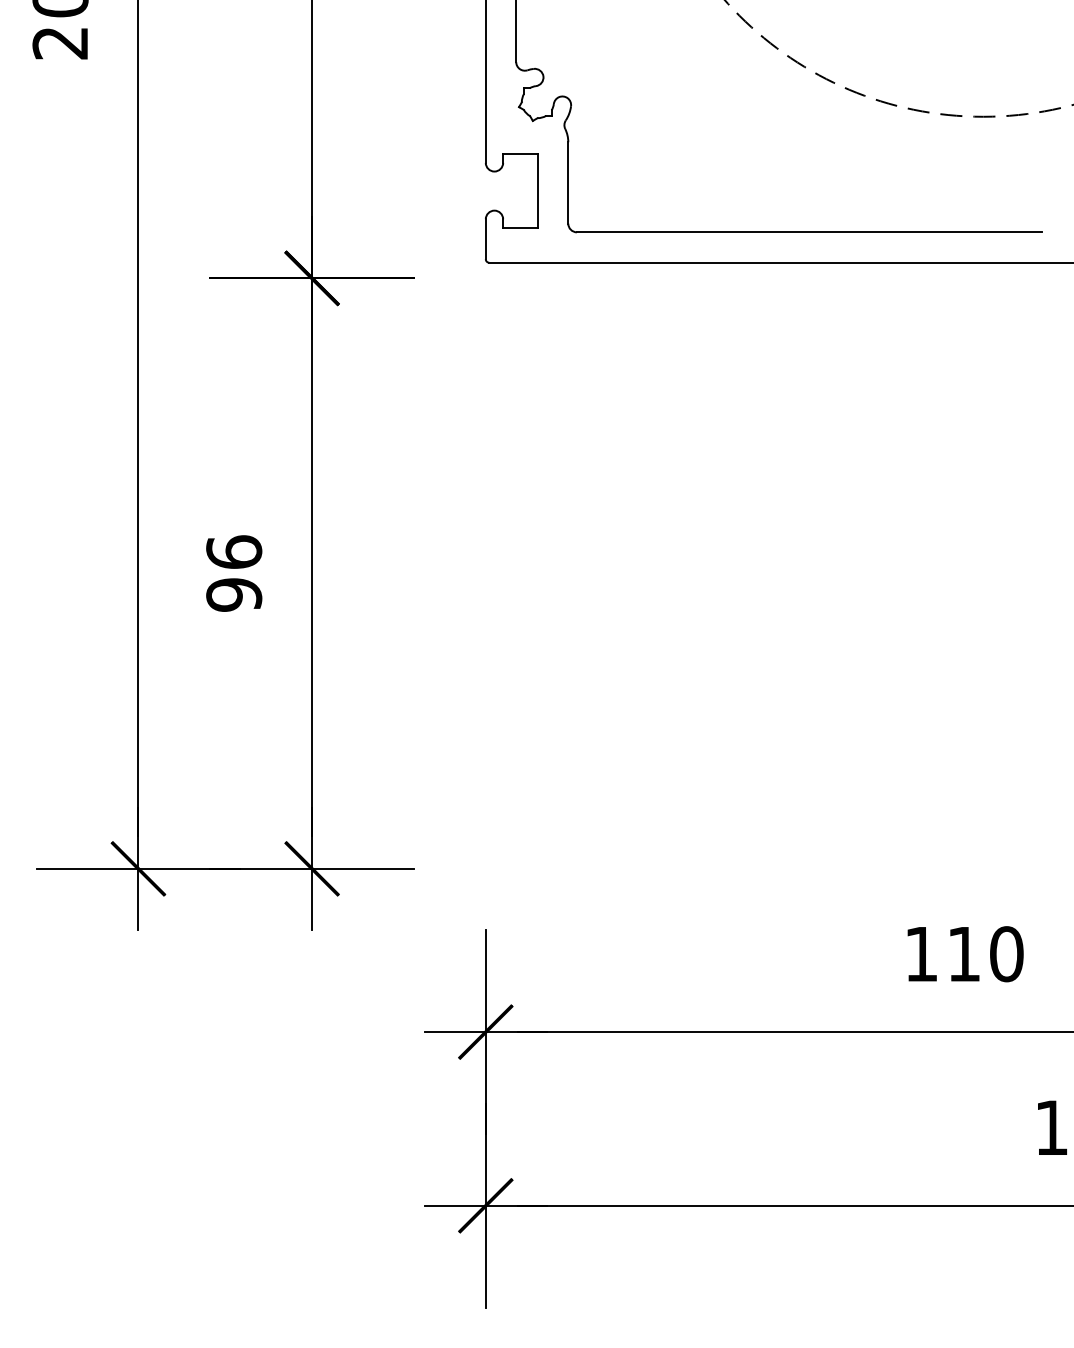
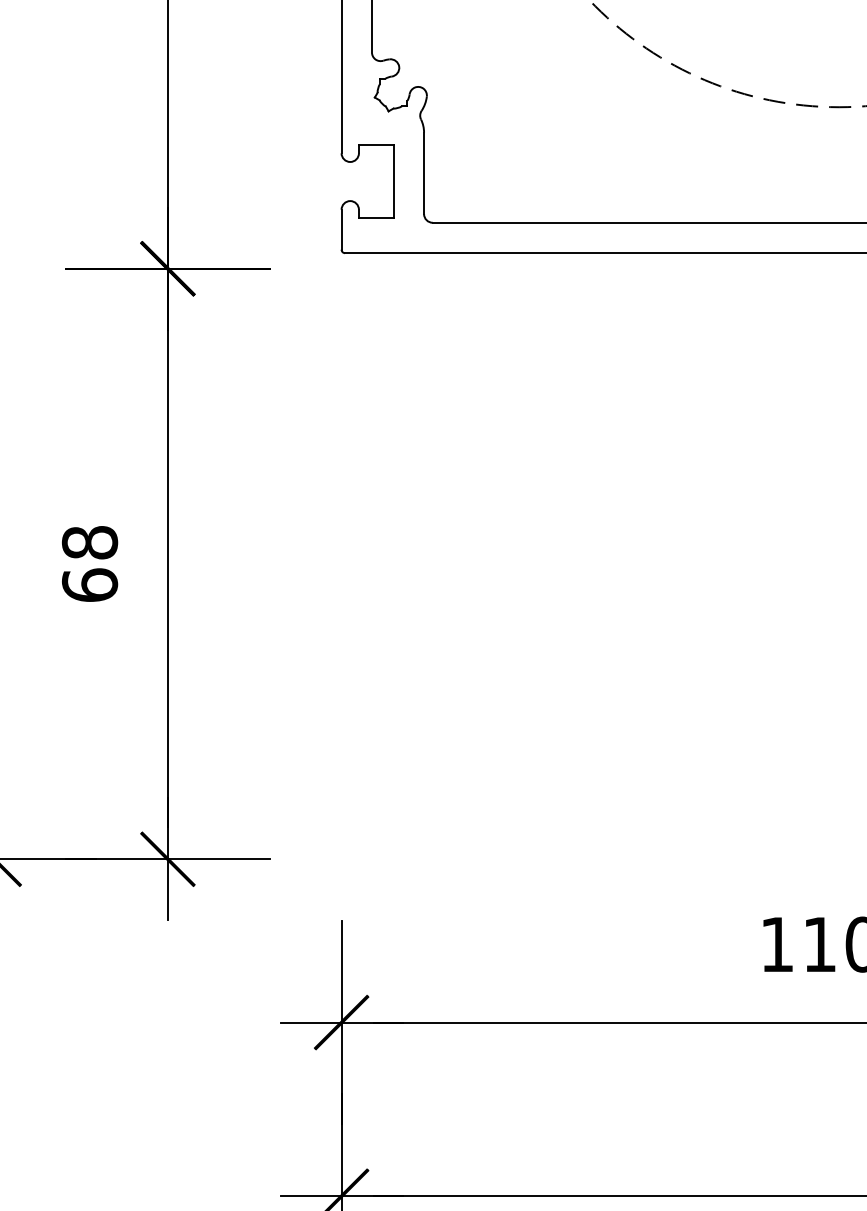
text: (234, 573) -> (90, 563), 96 -> 68

